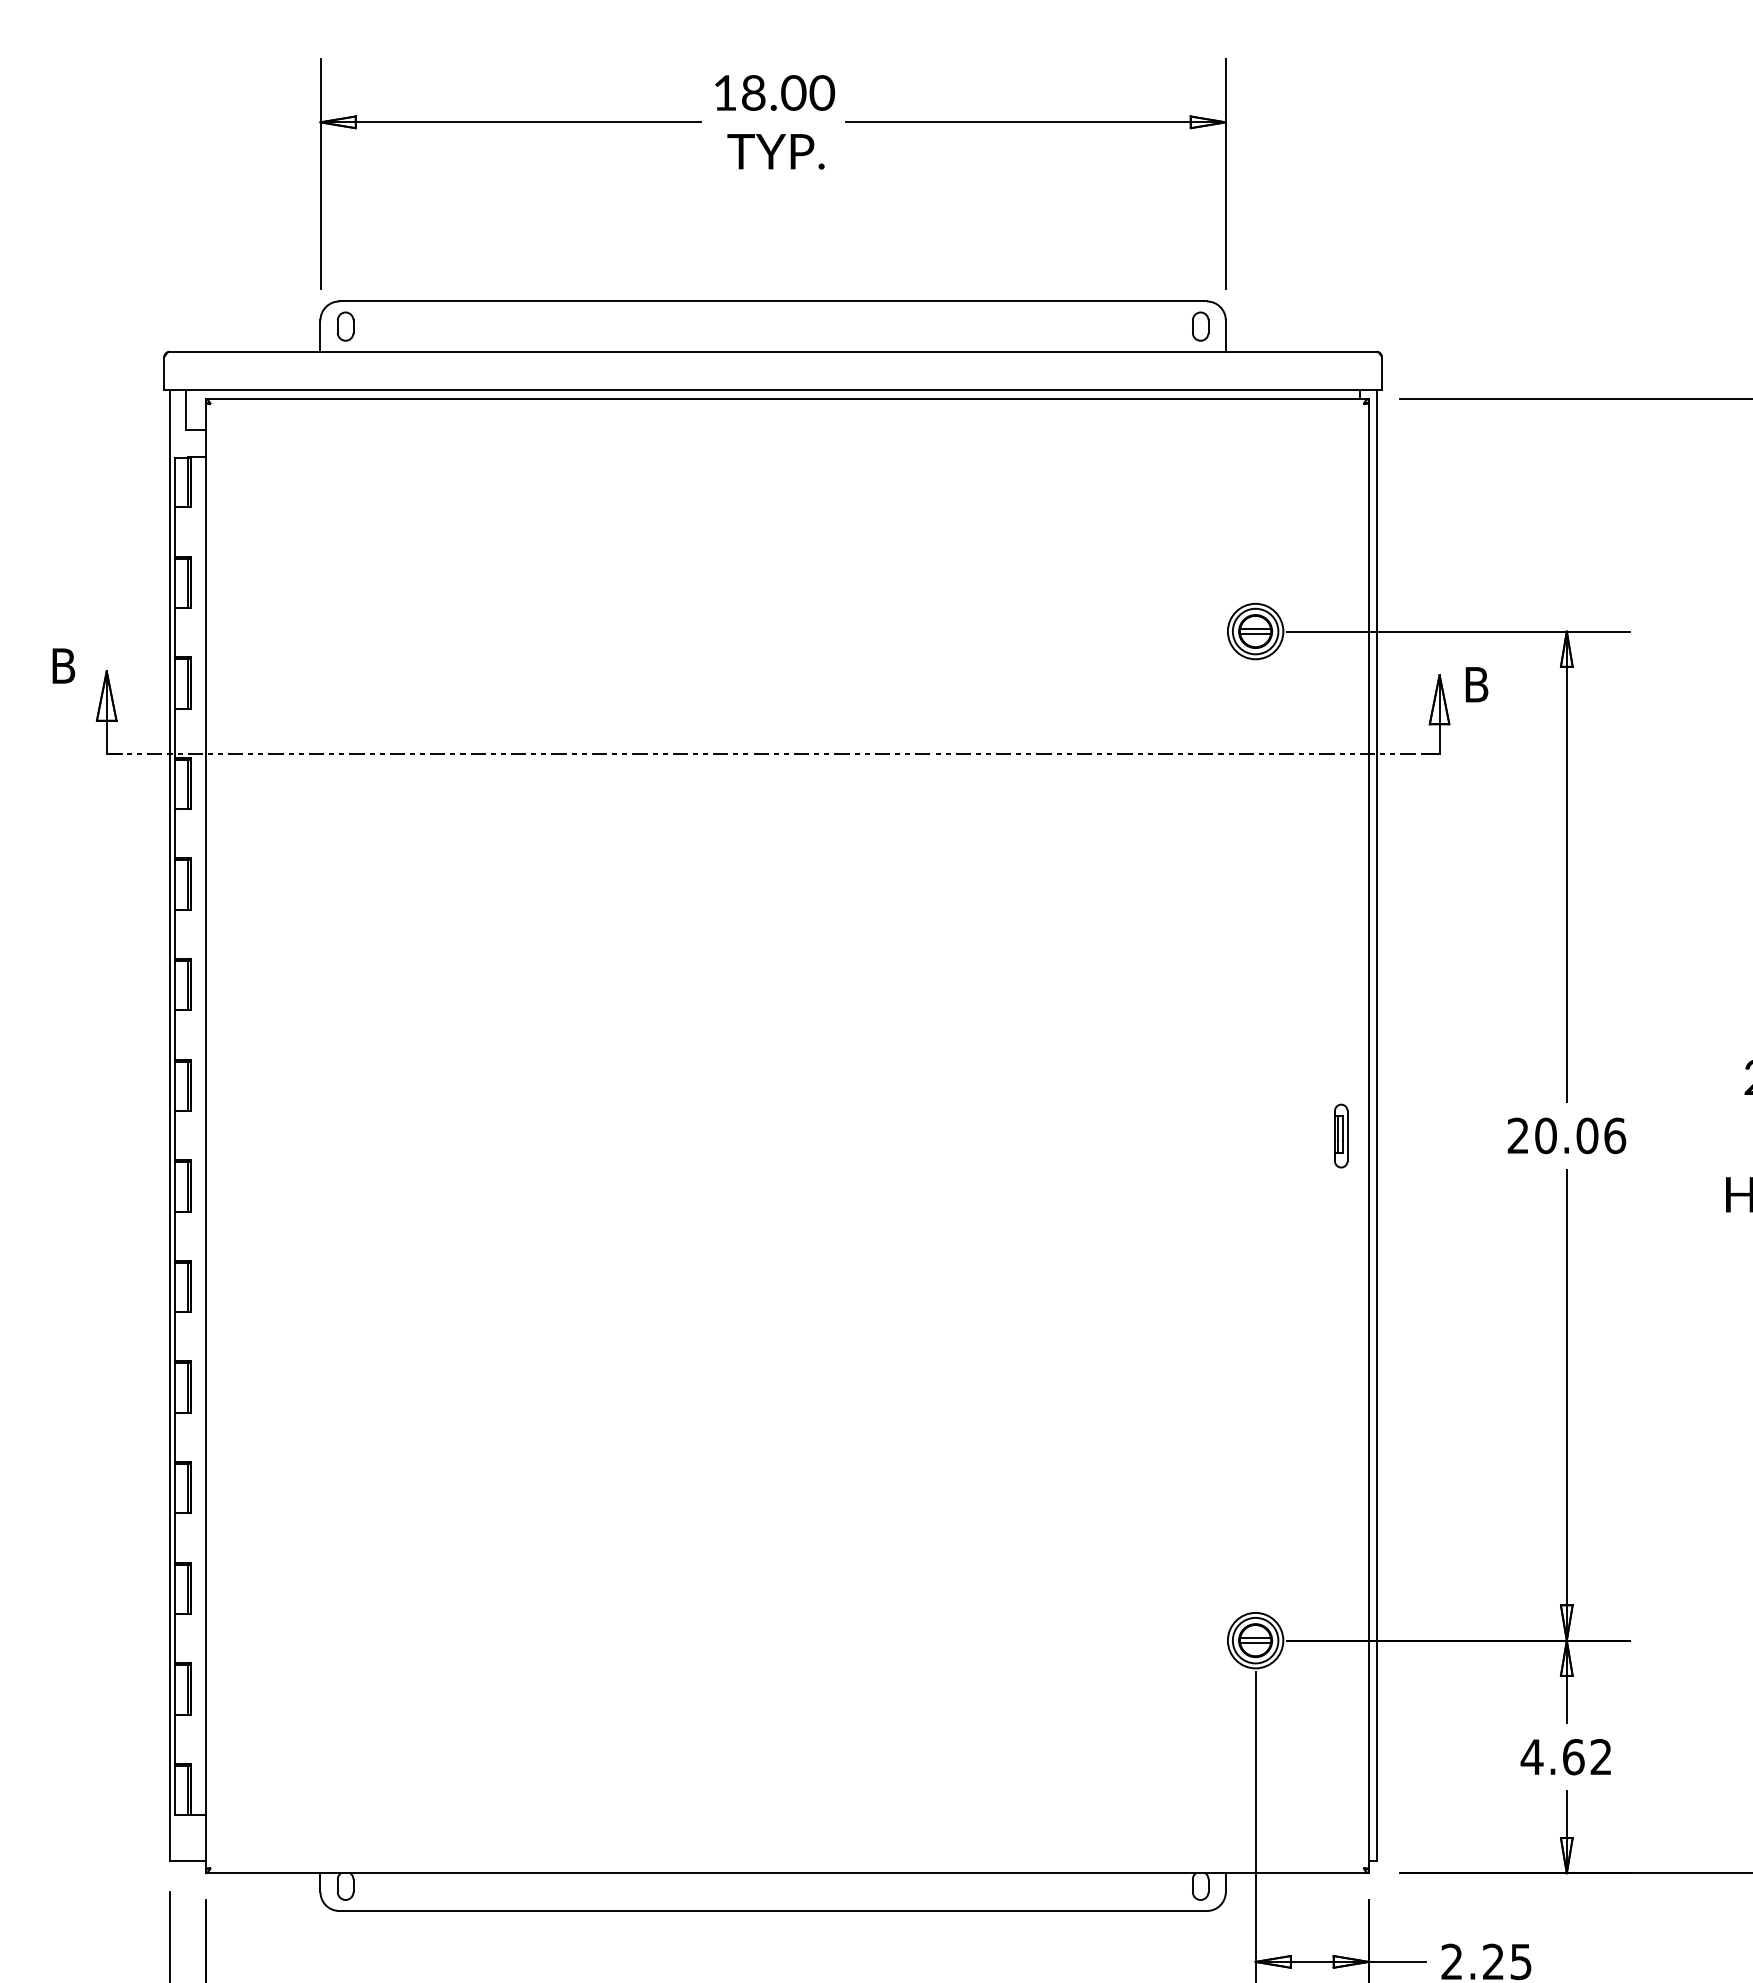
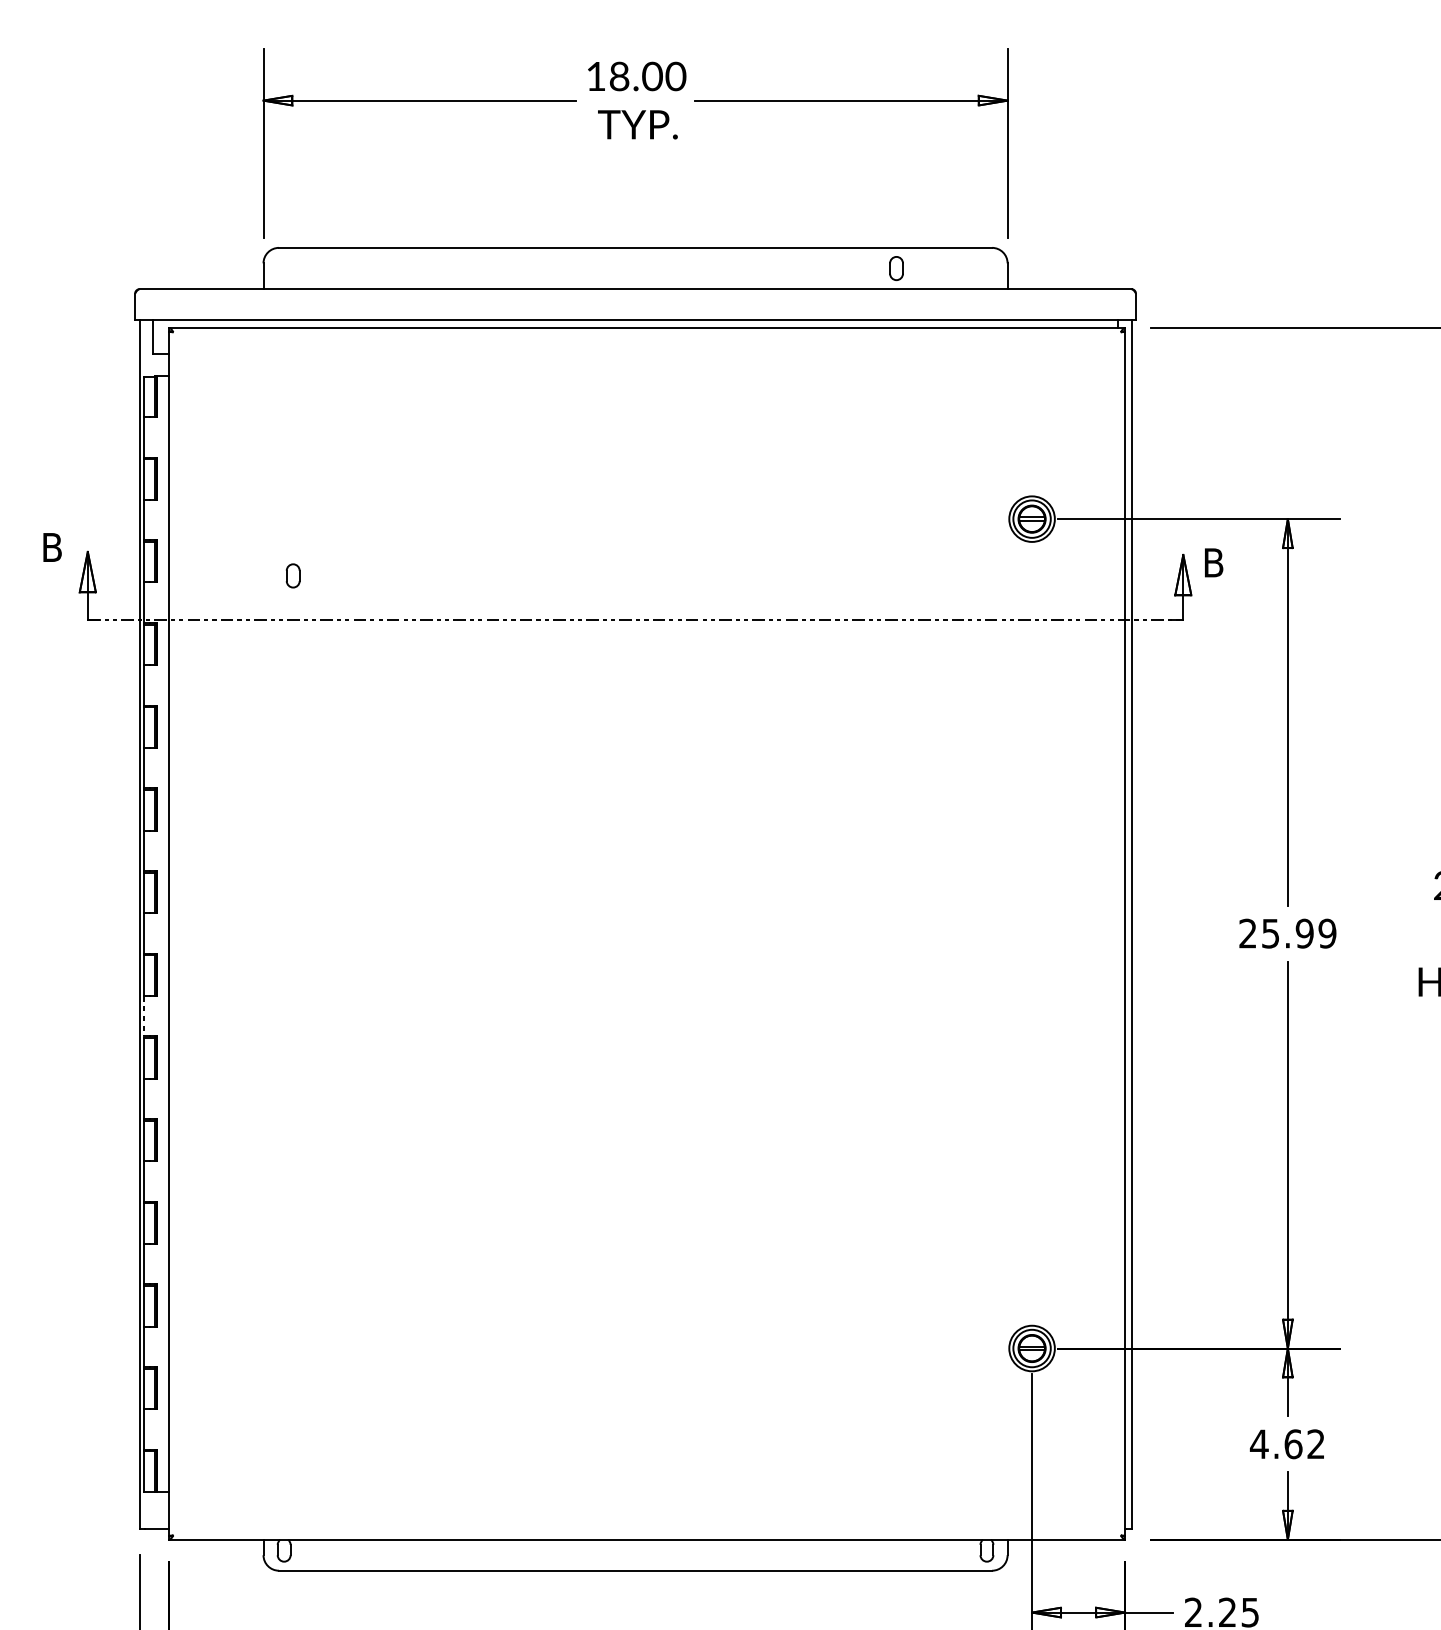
part: (345, 326) -> (293, 575), moved
part: (1200, 326) -> (896, 268), moved
part: (1341, 1135) -> (1102, 933), removed
text: (1580, 1135) -> (1299, 933), 20.06 -> 25.99
line: (175, 1236) -> (144, 1016), solid -> dashed

